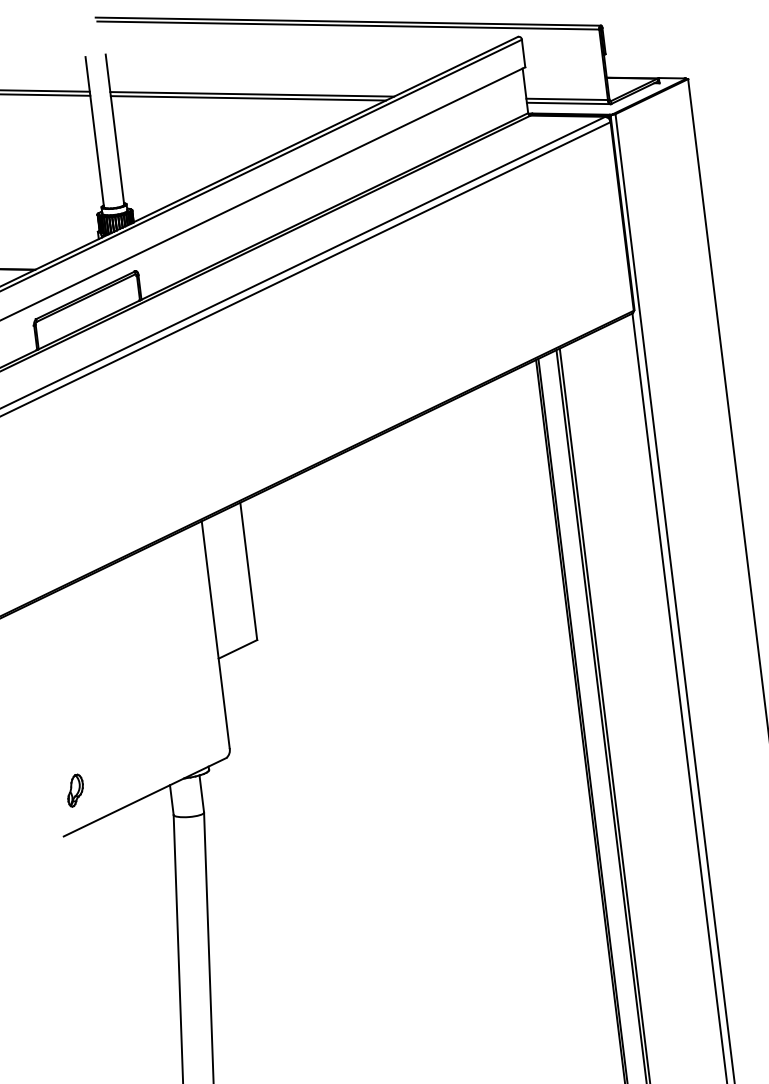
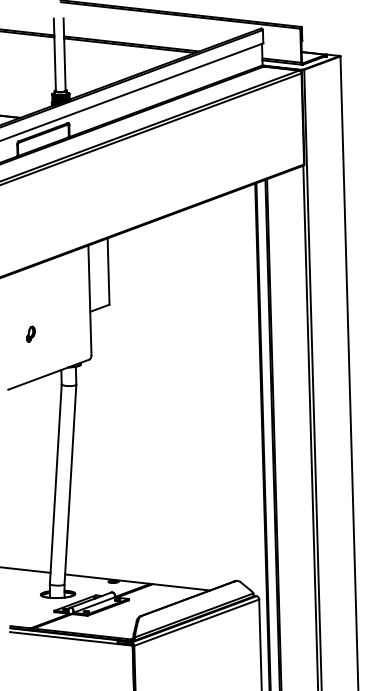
part: (74, 788) -> (30, 333), moved

